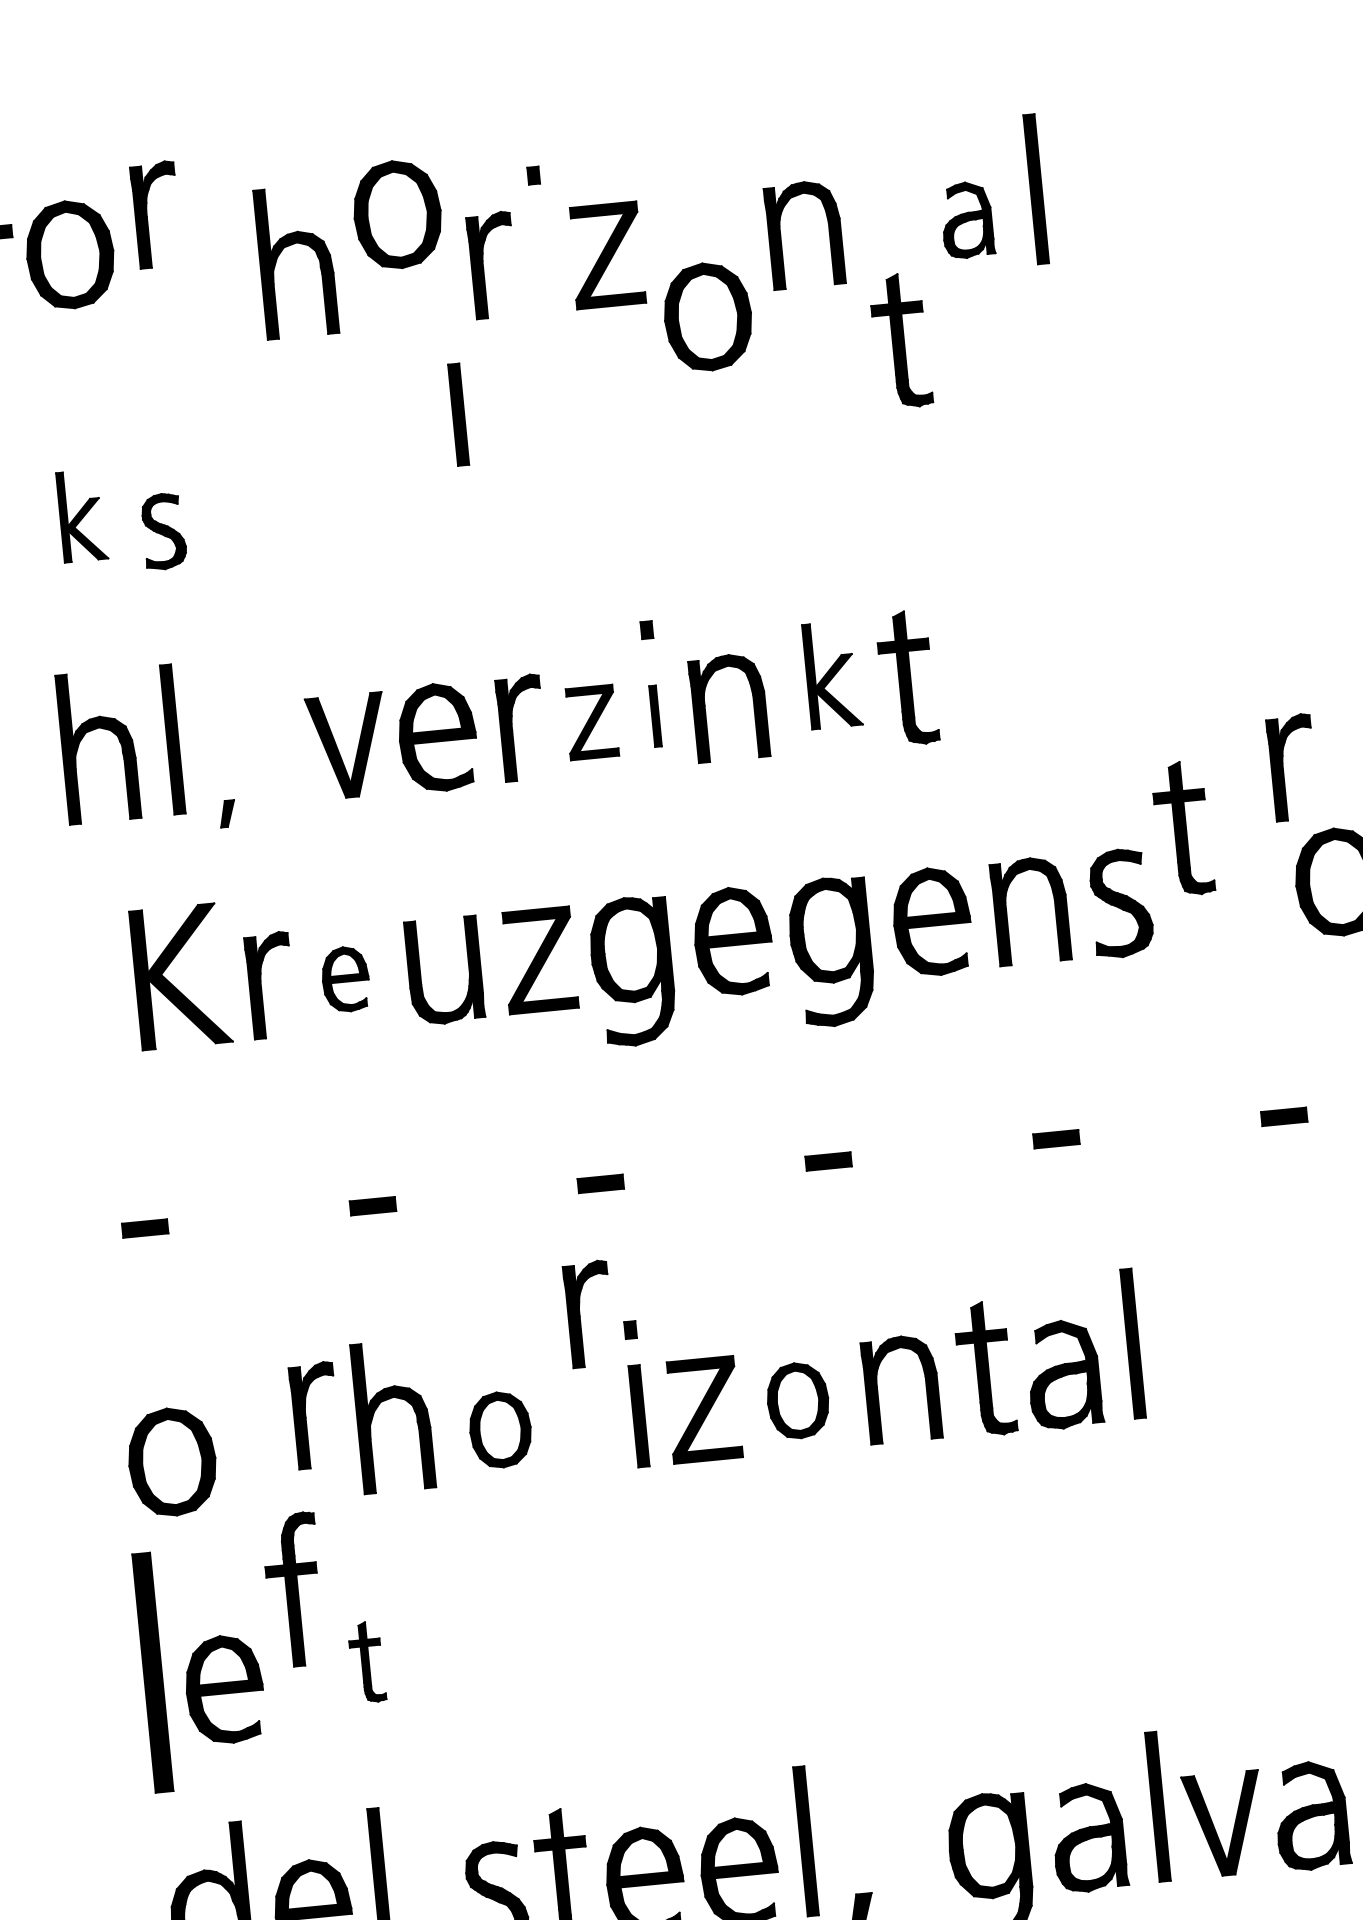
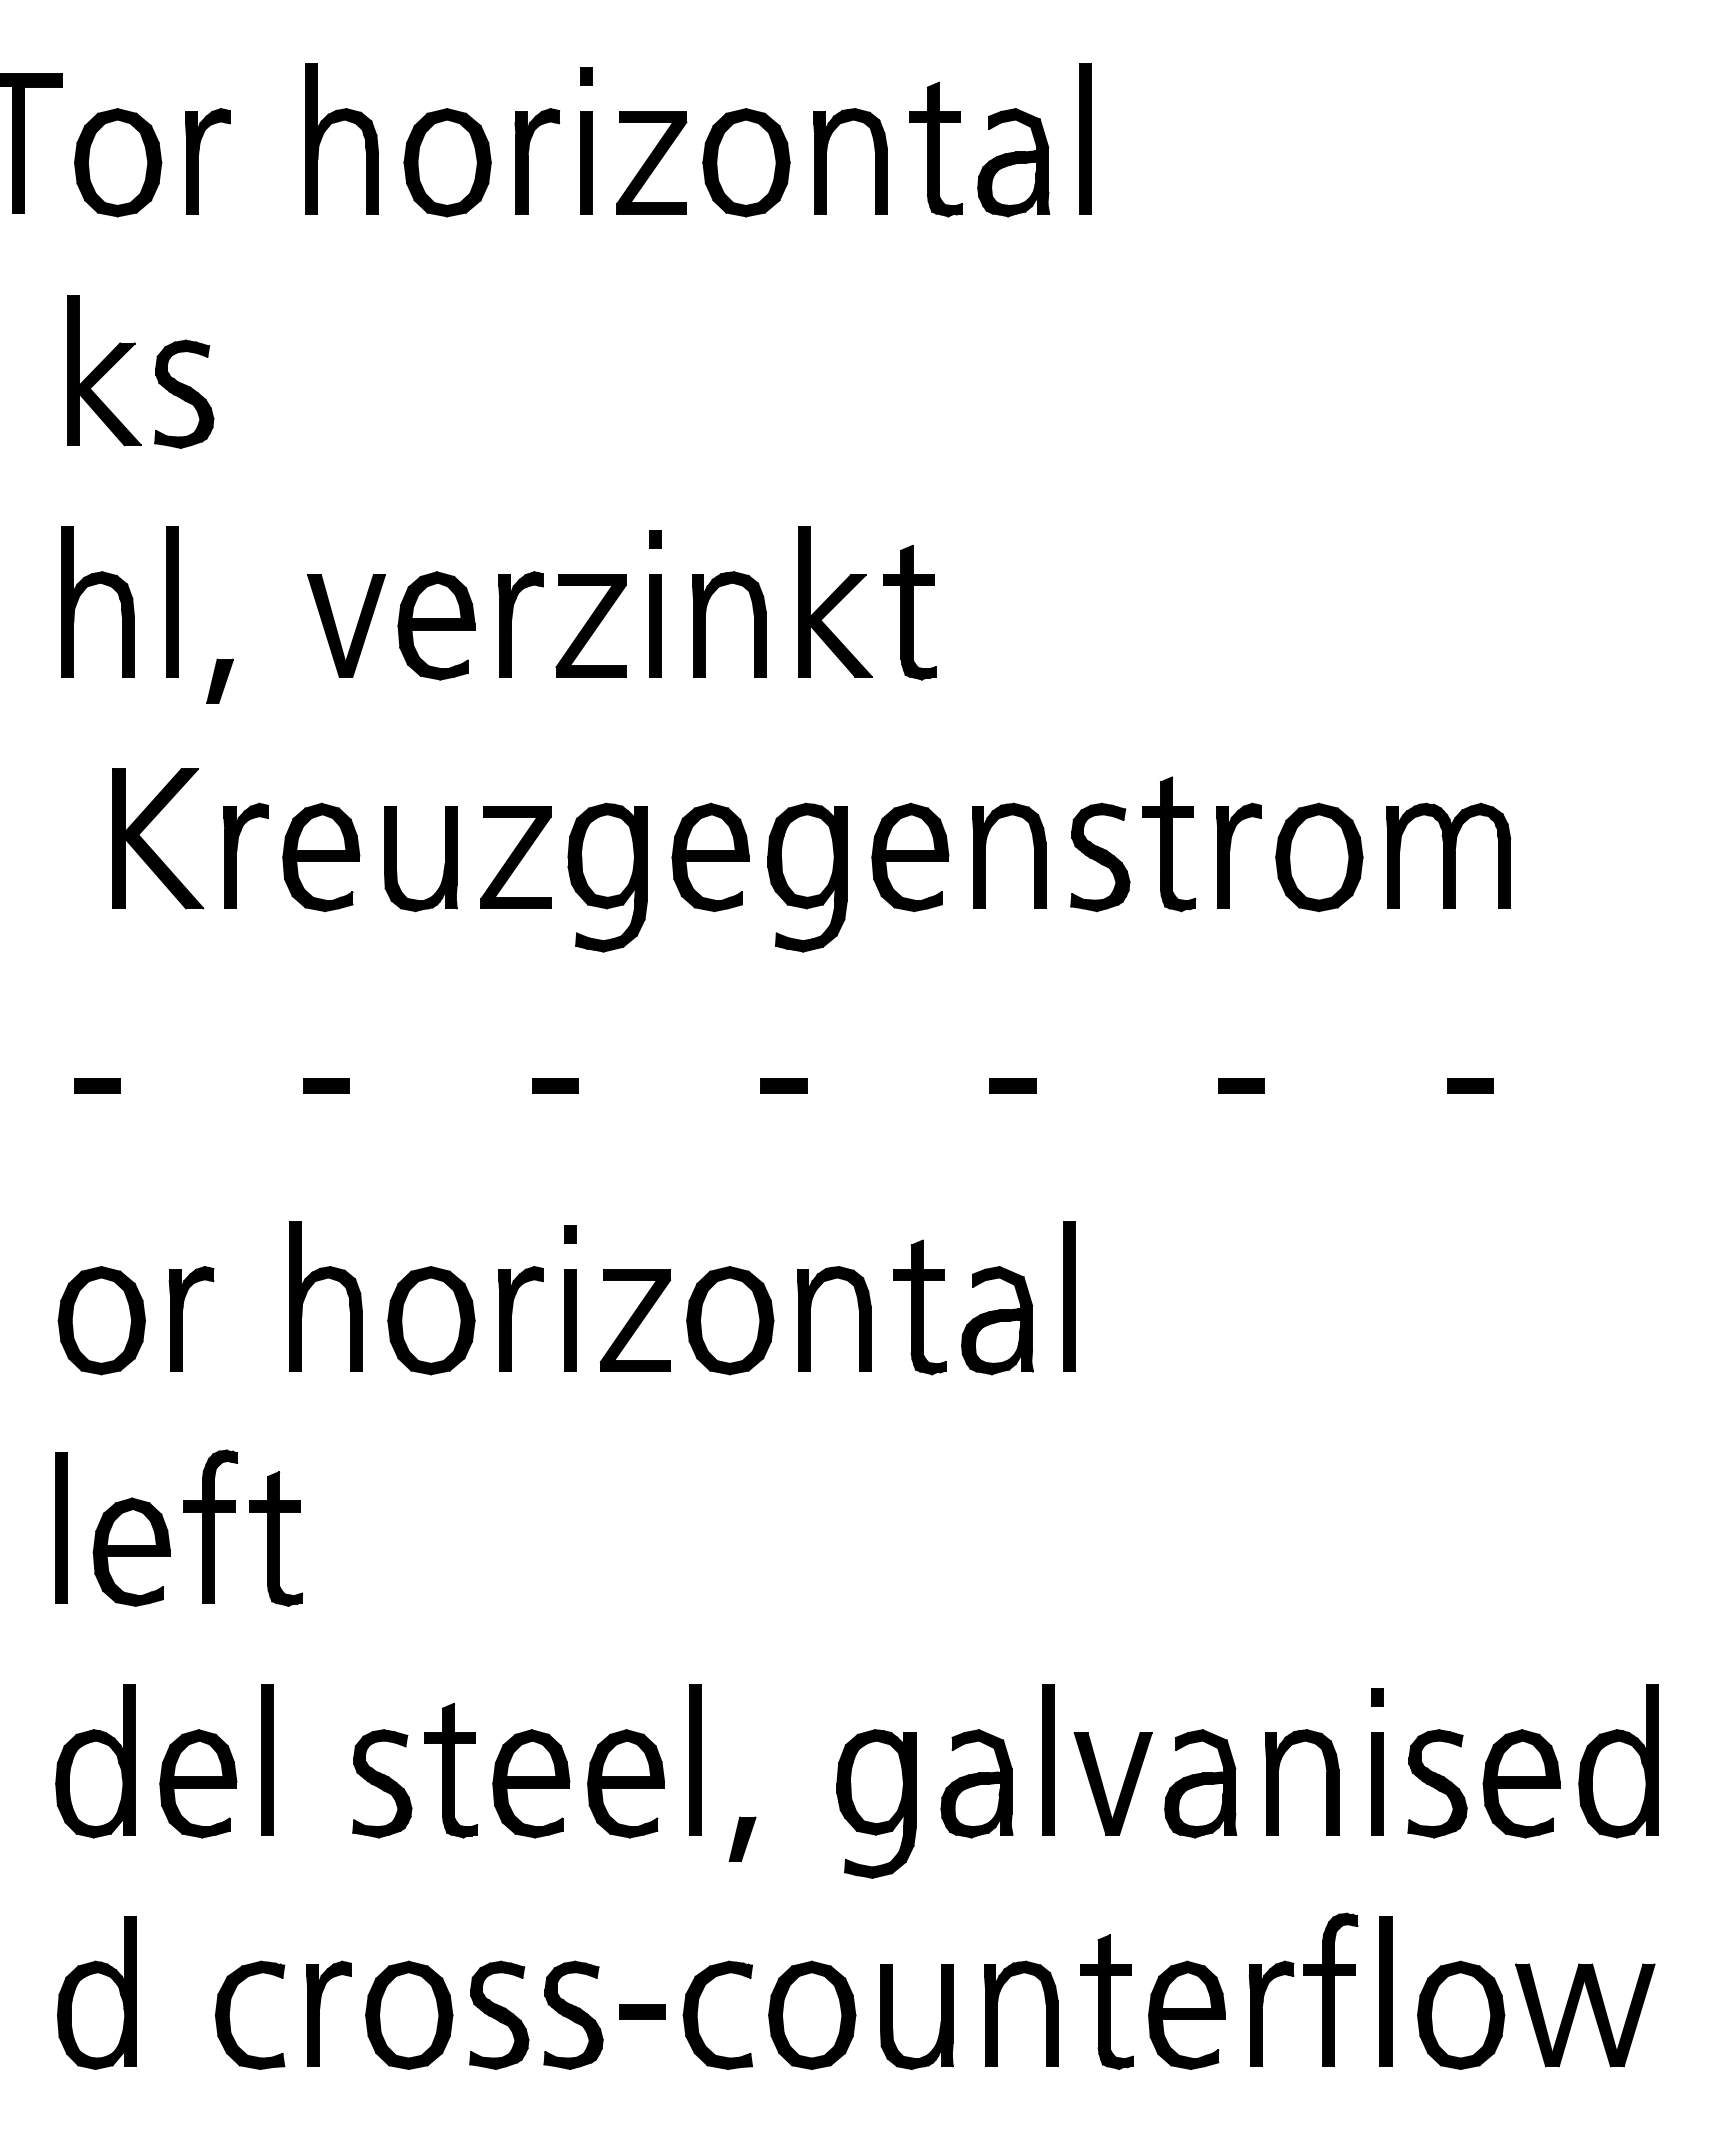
part: (397, 214) -> (447, 162), moved
part: (147, 215) -> (198, 161), moved
part: (966, 219) -> (1013, 162), size x1.43
part: (70, 254) -> (118, 162), moved
part: (708, 316) -> (746, 162), moved
part: (901, 340) -> (936, 149), moved
part: (458, 414) -> (586, 162), moved
part: (82, 515) -> (104, 370), size x1.67
part: (164, 530) -> (184, 393), size x1.43
part: (832, 674) -> (835, 601), size x1.43
part: (655, 715) -> (655, 625), size x1.67
part: (590, 722) -> (590, 625), size x1.43
part: (1283, 763) -> (1230, 851), moved
part: (226, 813) -> (219, 680), size x1.67
part: (1183, 828) -> (1169, 844), moved
part: (345, 979) -> (321, 857), size x1.67
part: (580, 1310) -> (512, 1314), moved
part: (798, 1400) -> (730, 1320), size x1.43
part: (306, 1415) -> (182, 1318), moved
part: (500, 1429) -> (431, 1320), size x1.43
part: (294, 1589) -> (210, 1526), moved
part: (366, 1661) -> (275, 1538), size x1.67
part: (152, 1671) -> (61, 1527), size x0.62

